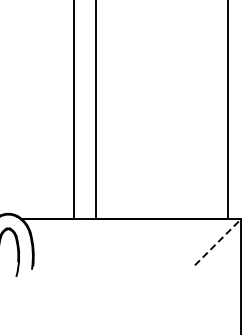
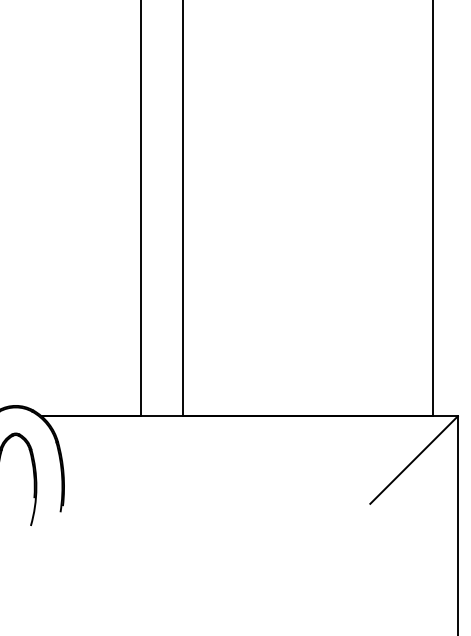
line: (218, 242) -> (415, 460), dashed -> solid

